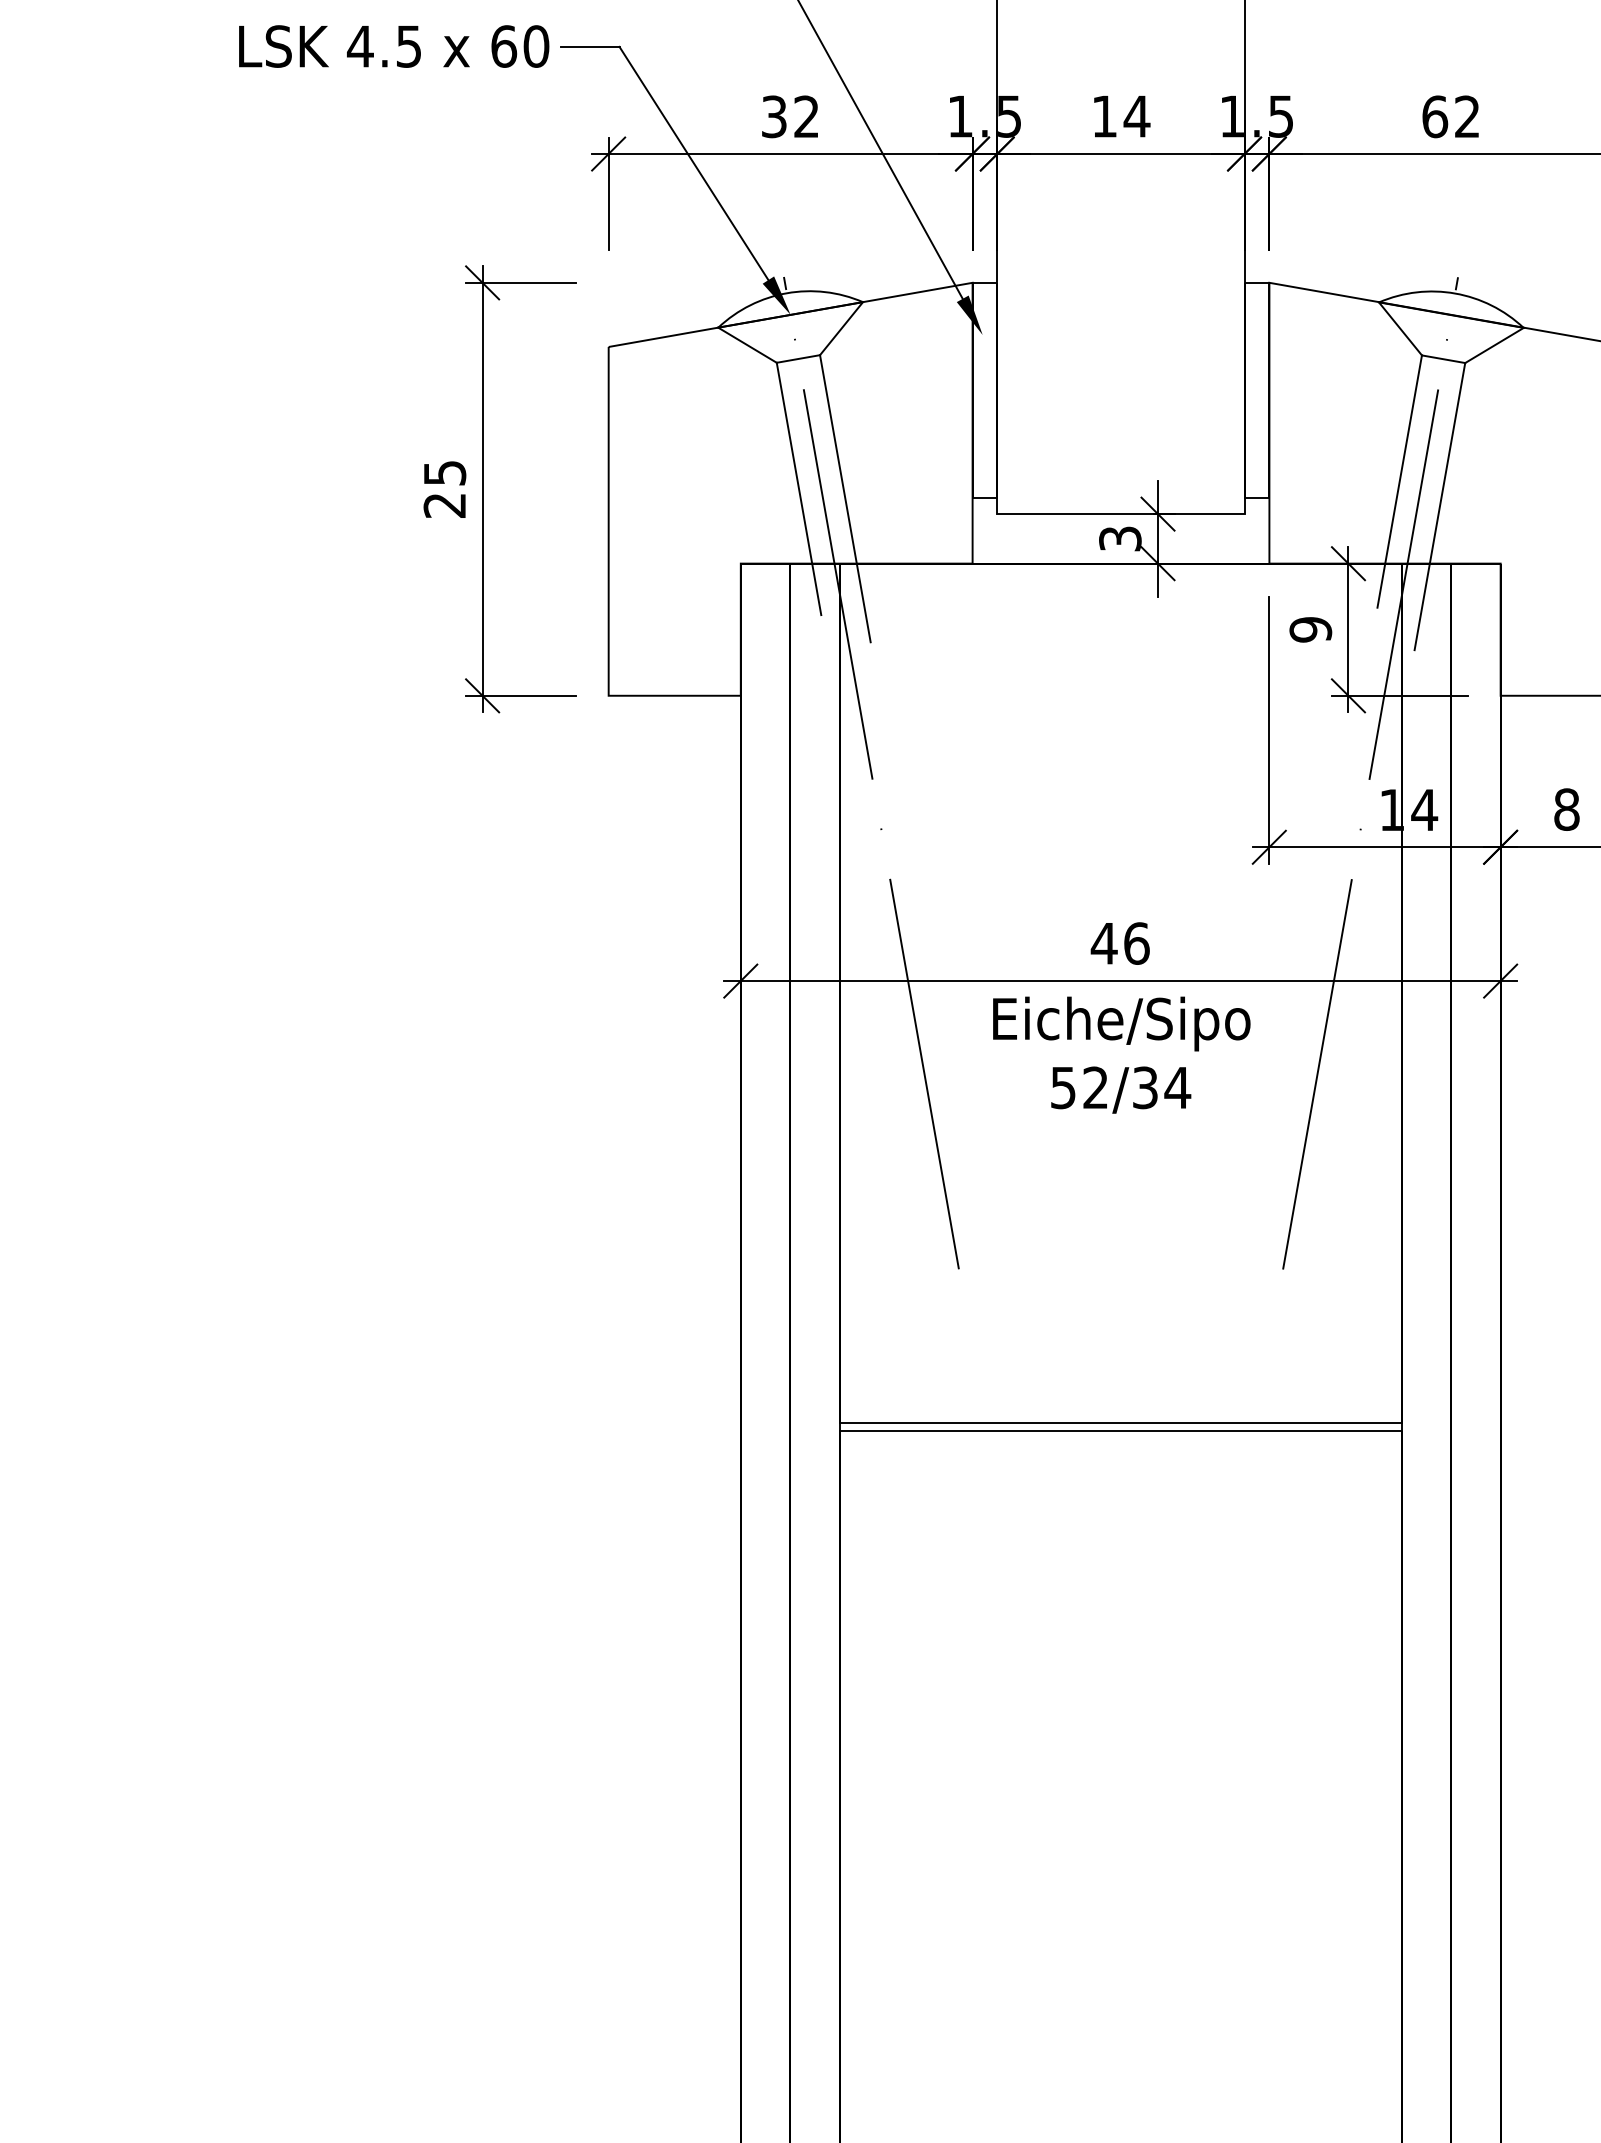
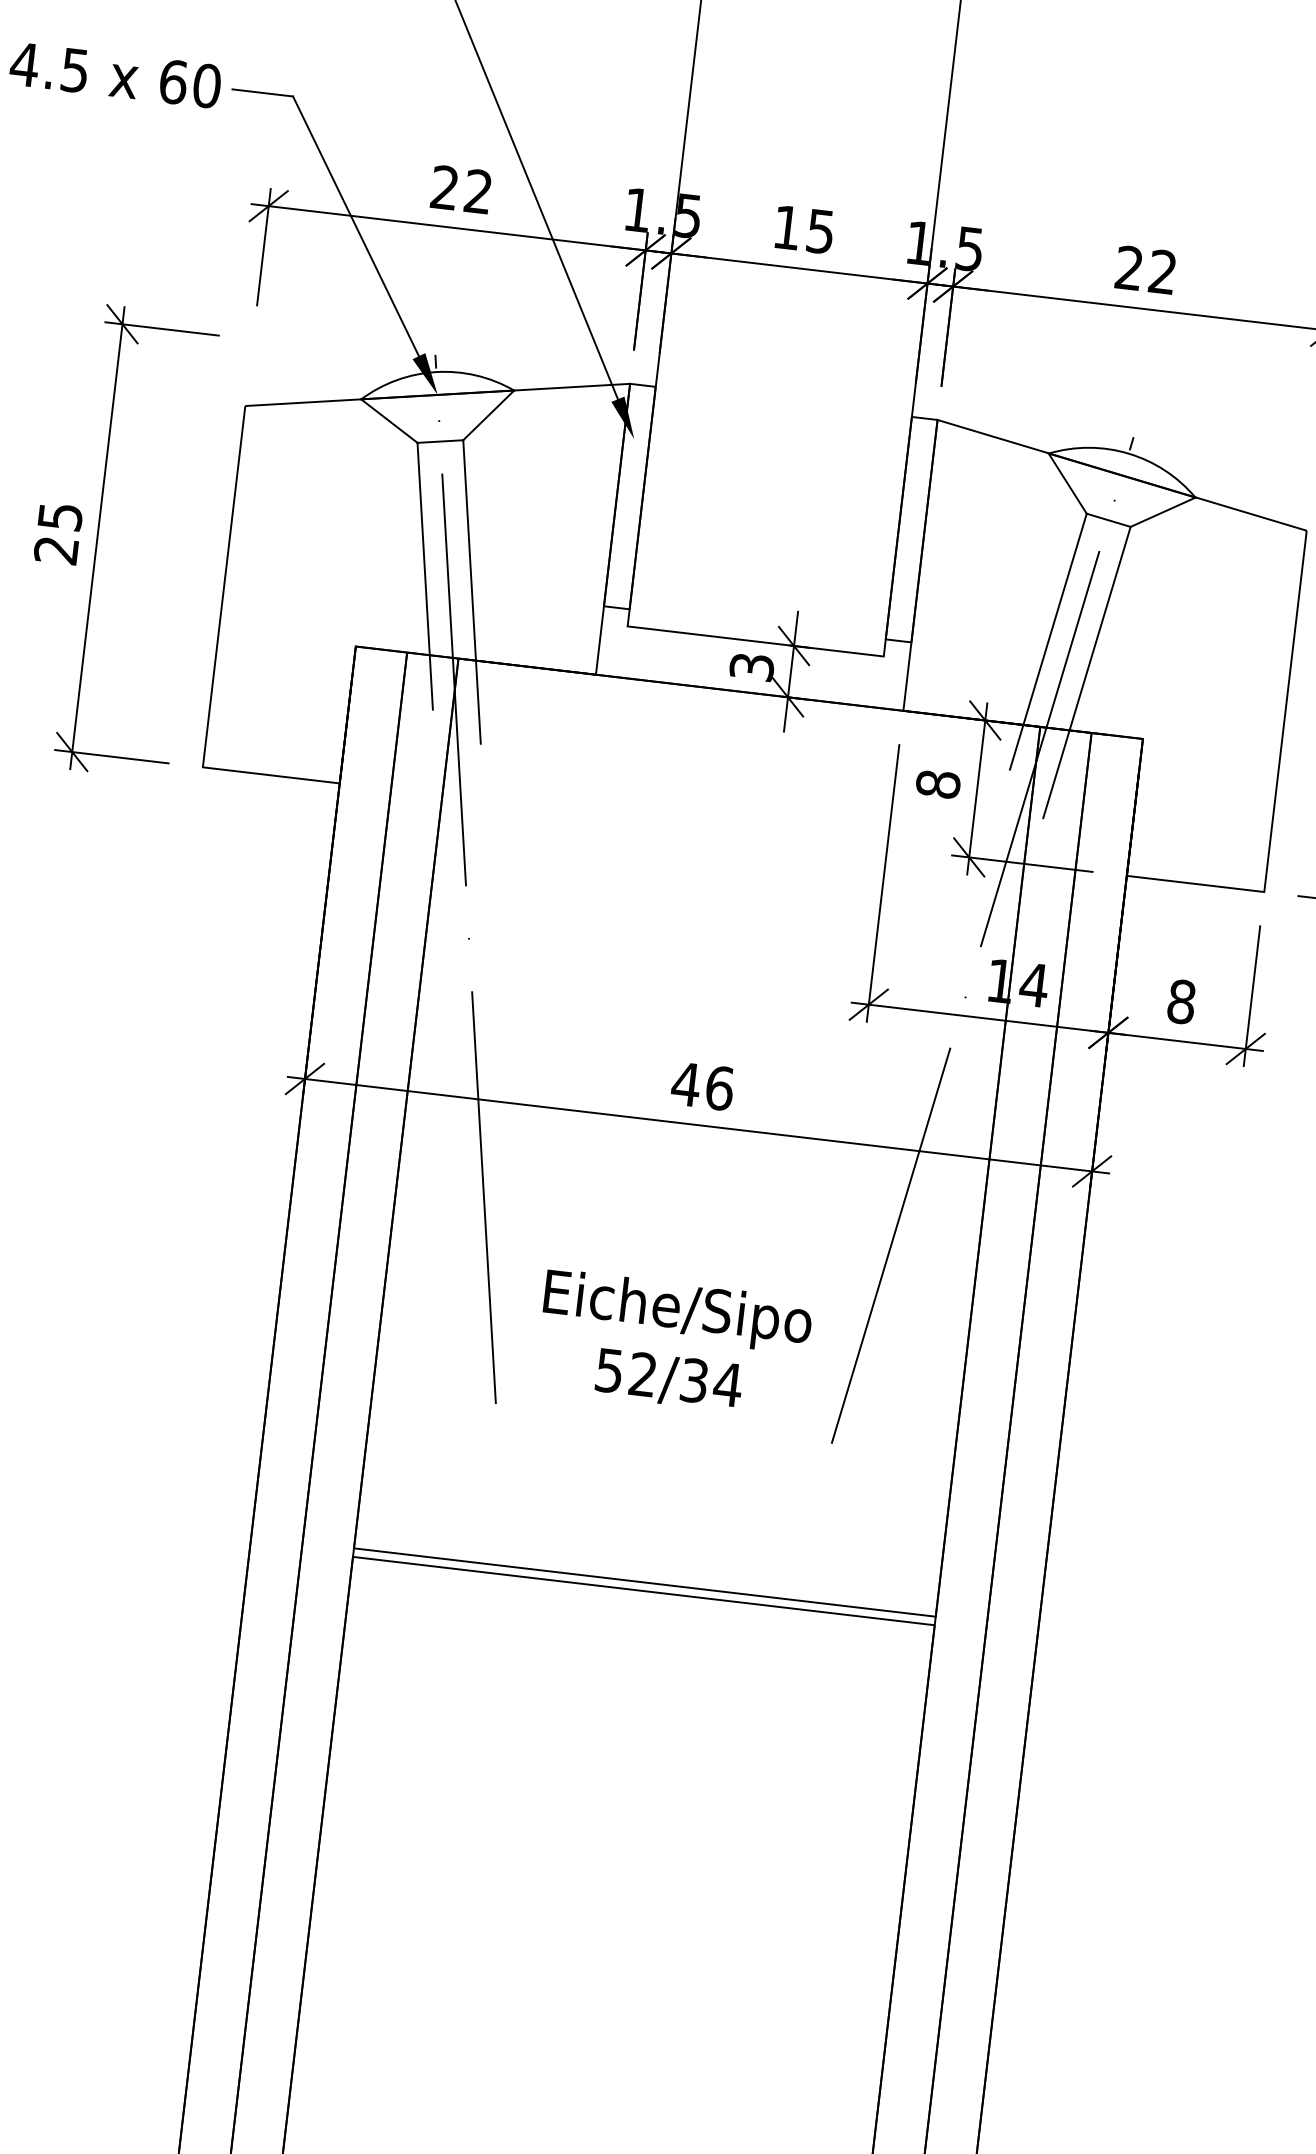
text: (774, 116) -> (445, 187), 32 -> 22
text: (1136, 116) -> (820, 231), 14 -> 15
text: (1435, 116) -> (1129, 267), 62 -> 22
text: (1310, 629) -> (937, 784), 9 -> 8
text: (1121, 1054) -> (673, 1343), moved

